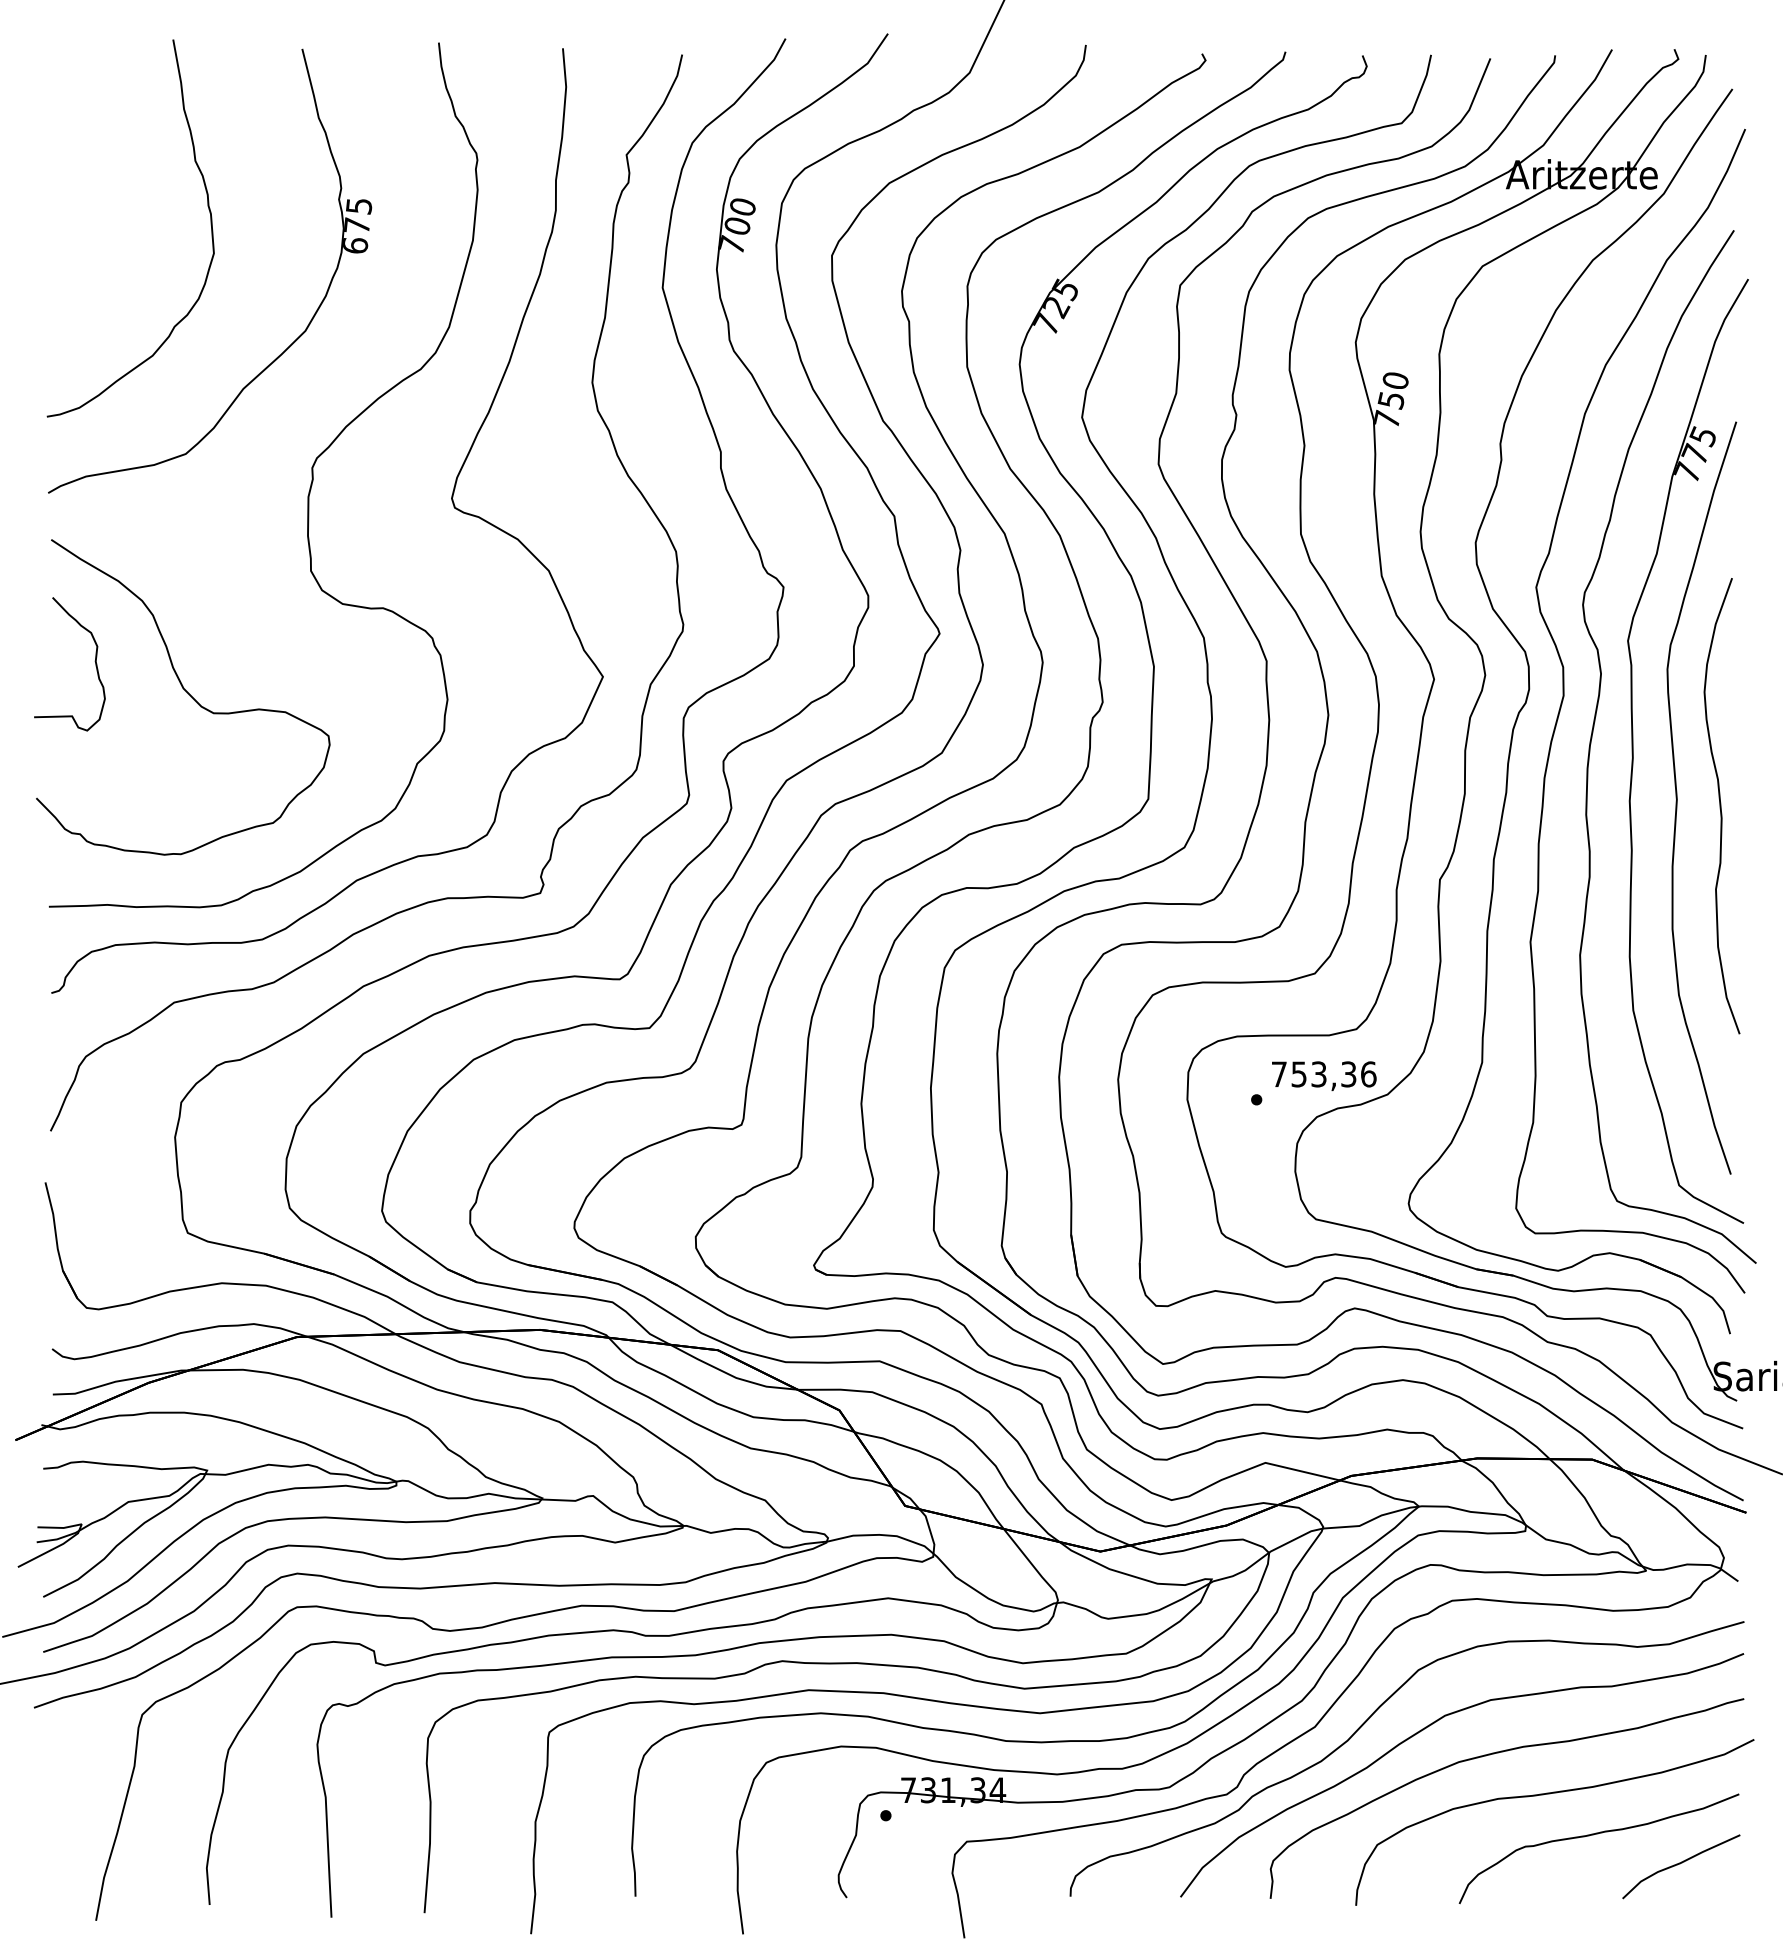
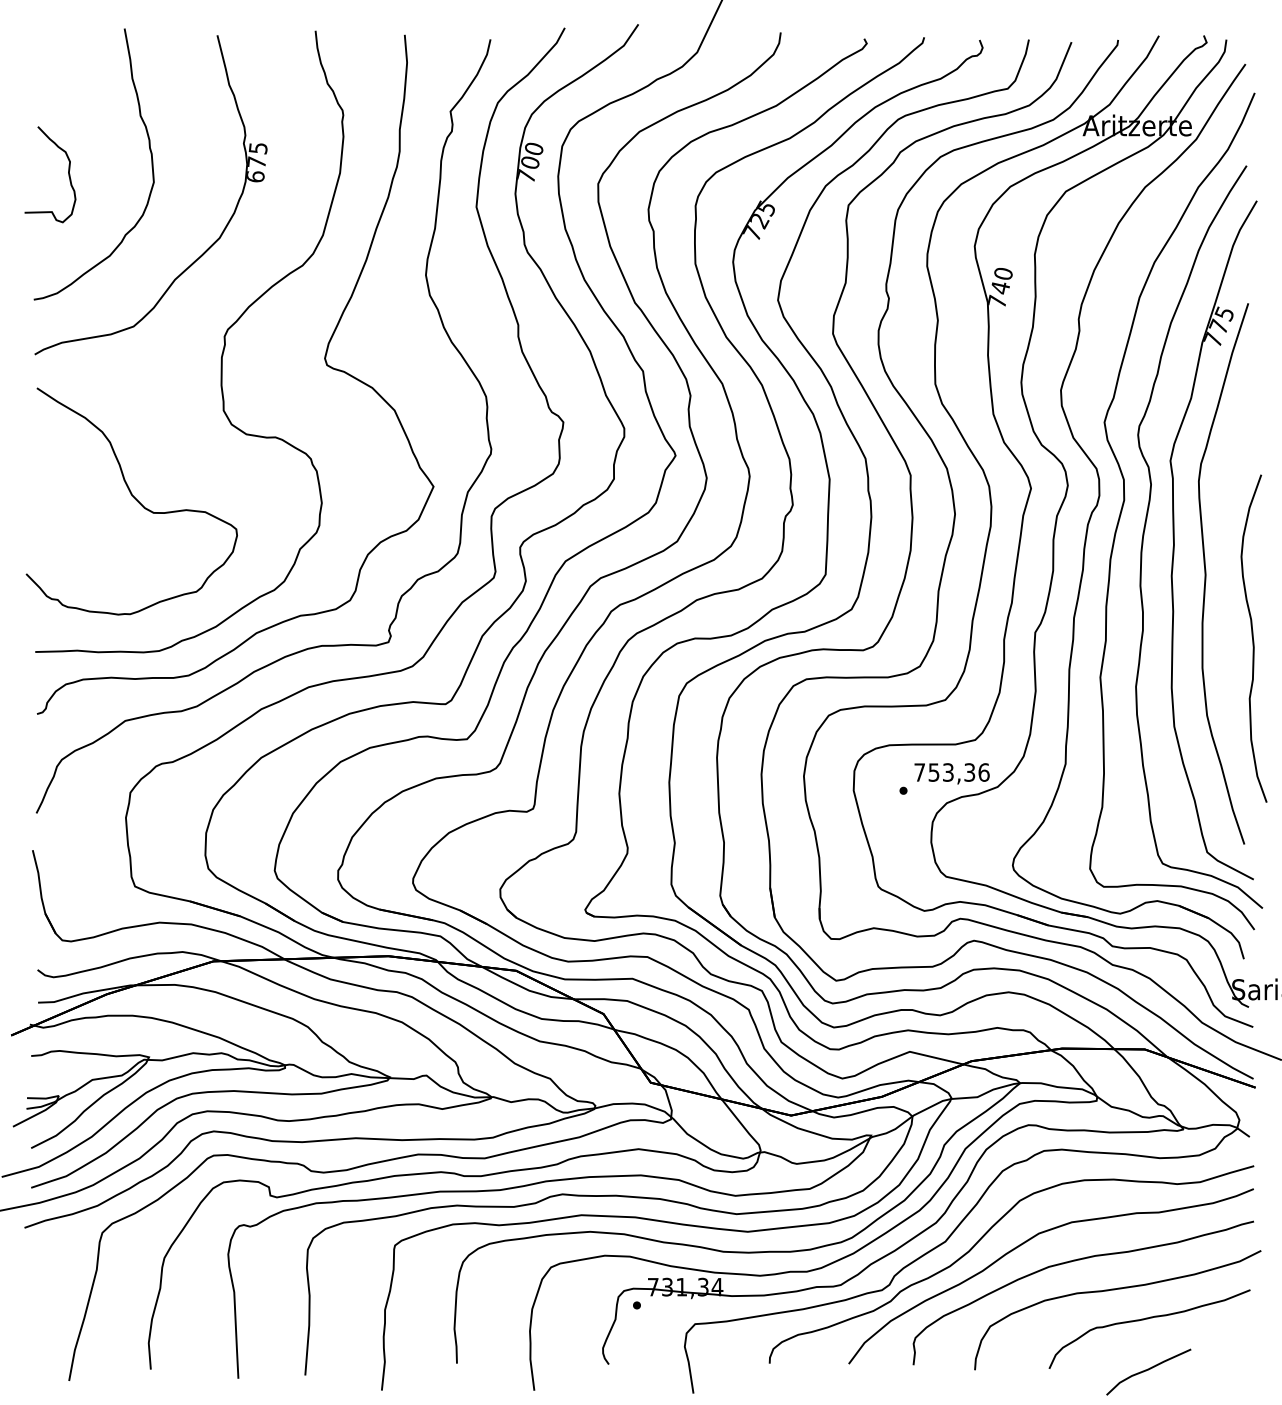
text: (1390, 401) -> (999, 288), 750 -> 740
curve: (95, 664) -> (68, 174), moved
curve: (1721, 805) -> (1253, 638), moved
curve: (1680, 1864) -> (1148, 1370), moved

